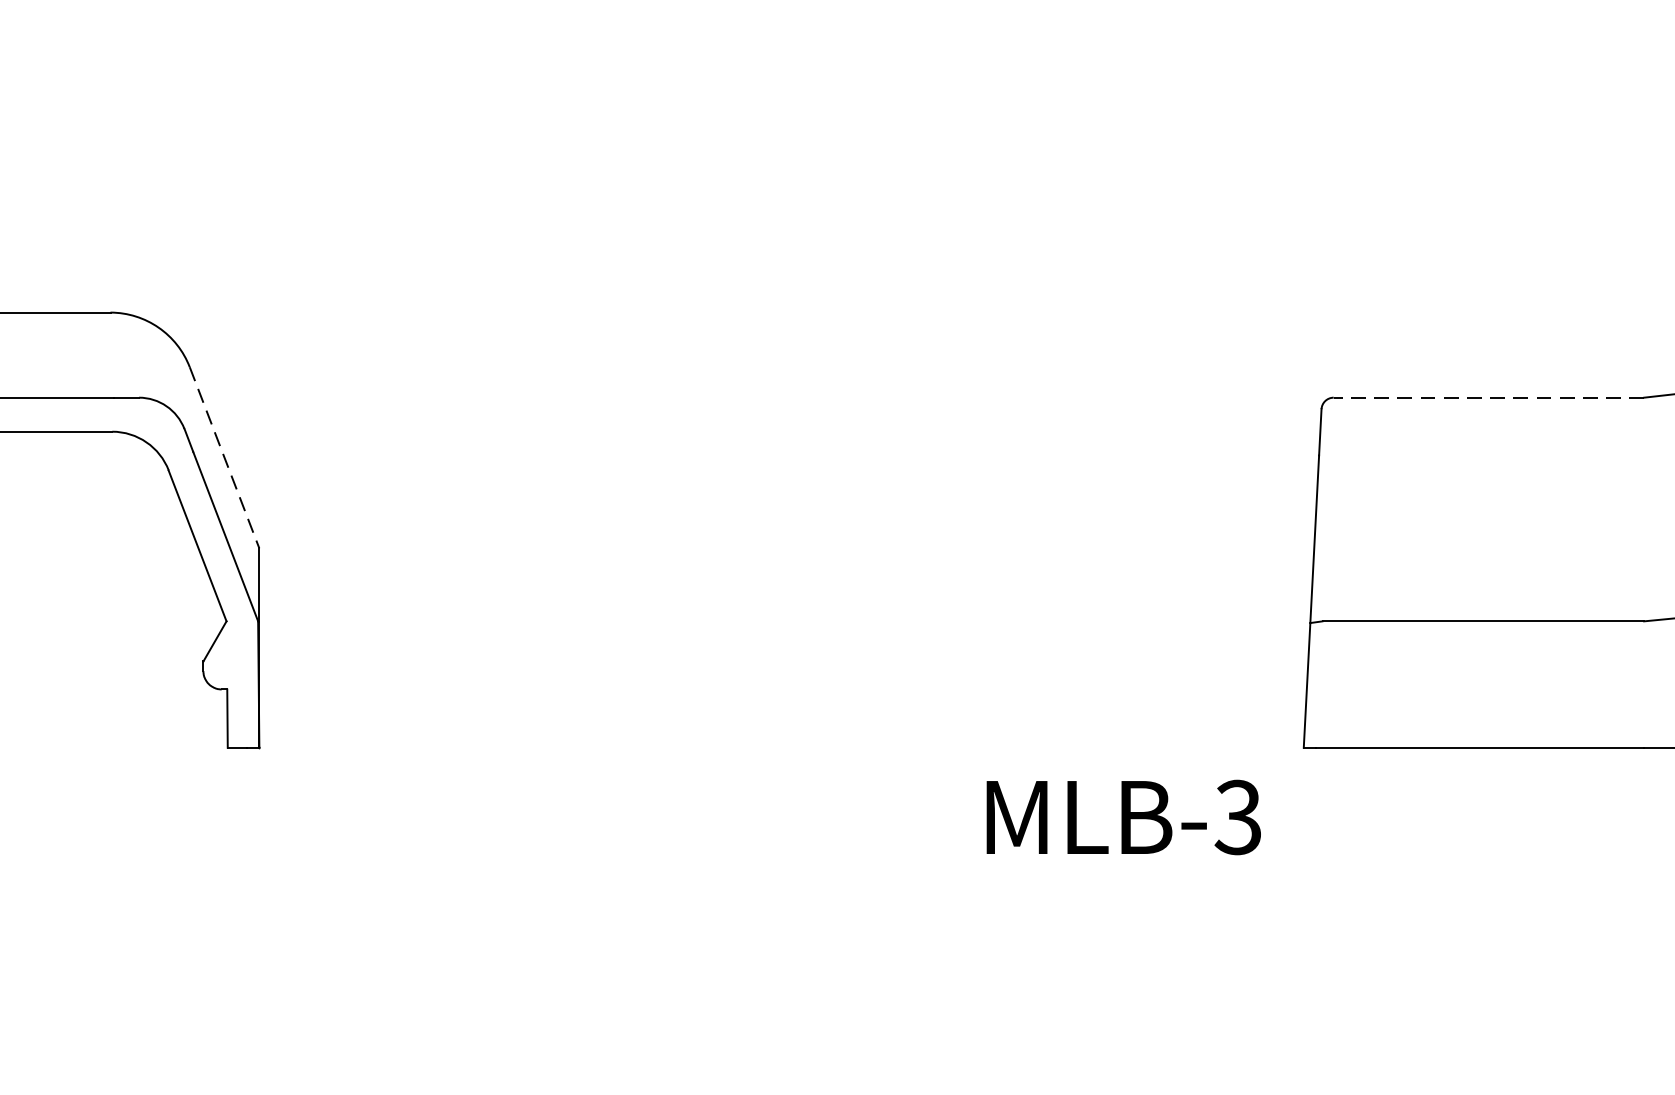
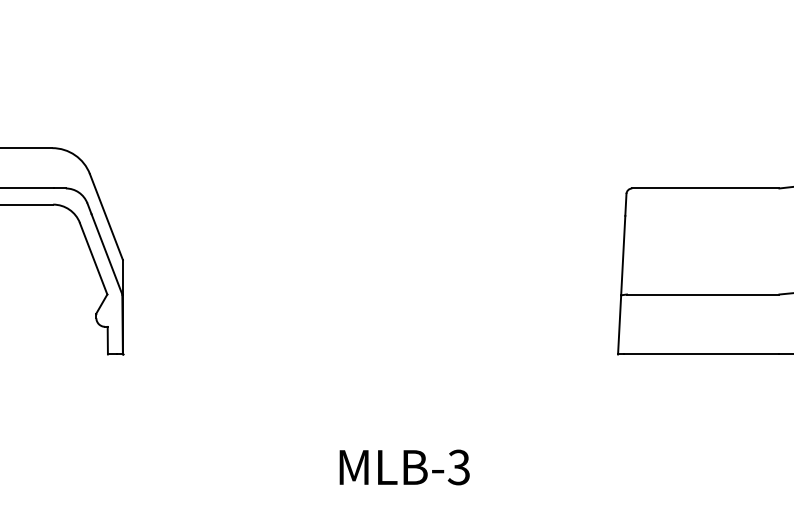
line: (1488, 397) -> (705, 188), dashed -> solid
line: (224, 458) -> (106, 217), dashed -> solid
text: (1123, 817) -> (404, 467), moved

